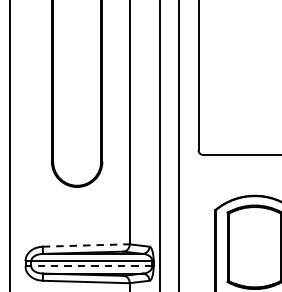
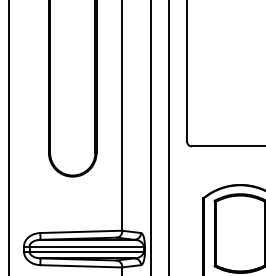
line: (86, 245) -> (81, 231), dashed -> solid
line: (91, 266) -> (86, 251), dashed -> solid

